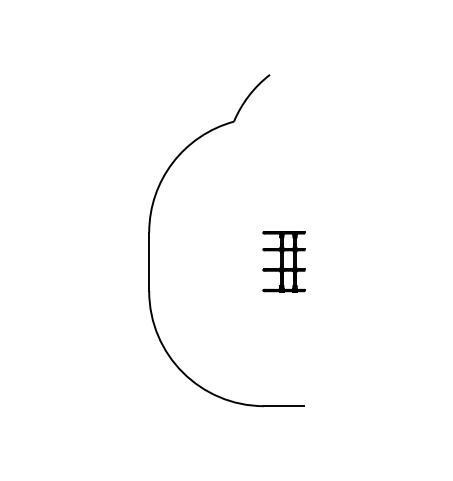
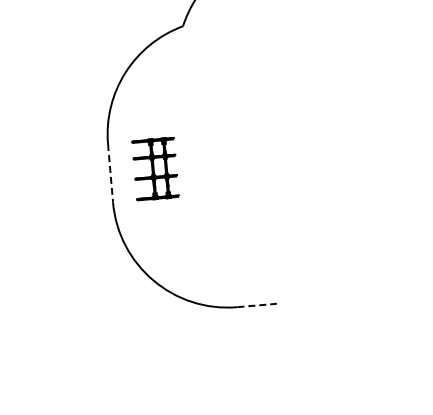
part: (283, 261) -> (154, 169), moved
line: (149, 262) -> (110, 173), solid -> dashed
line: (283, 406) -> (256, 305), solid -> dashed

